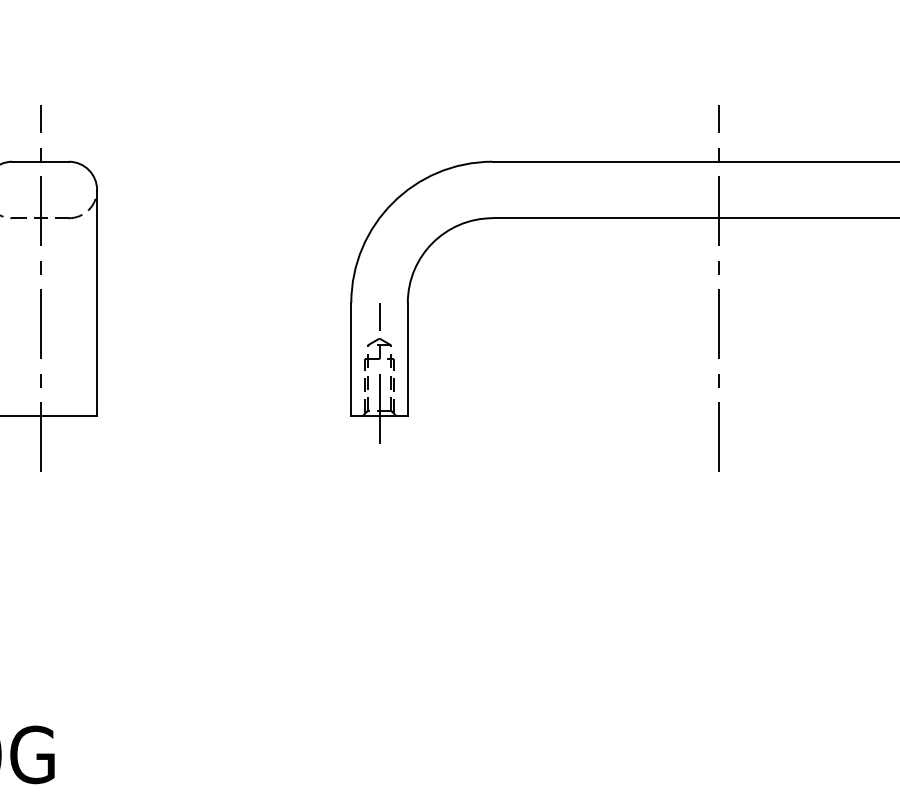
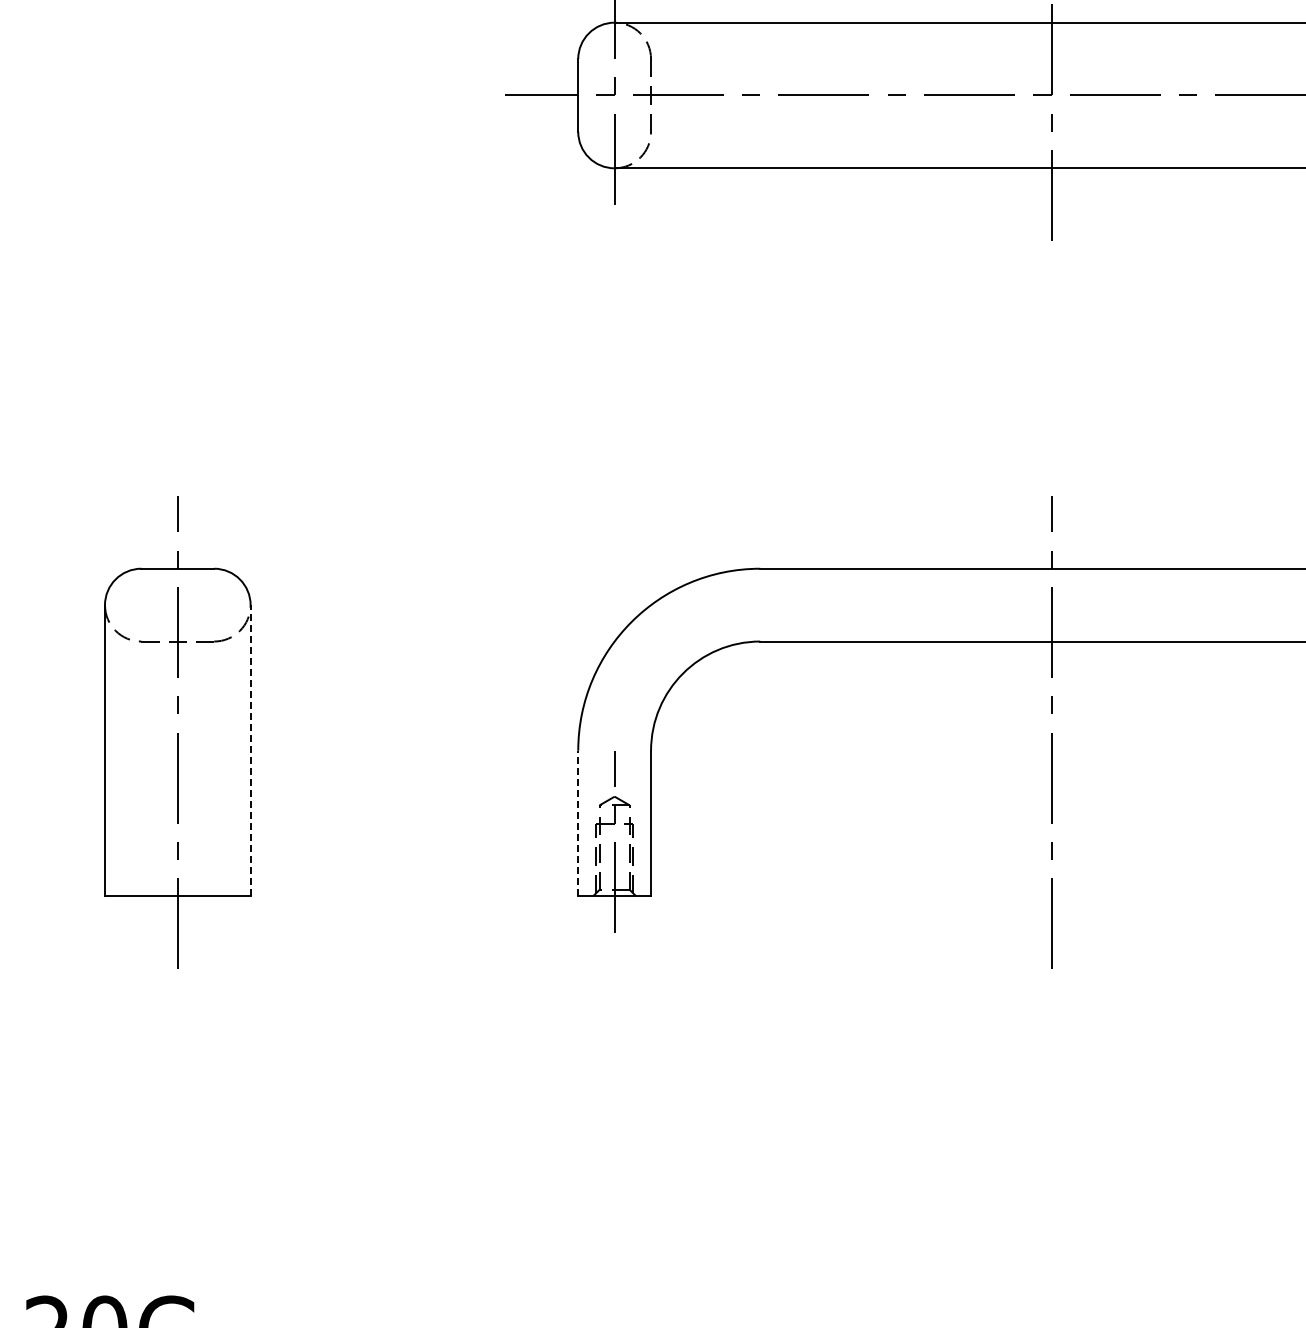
line: (97, 302) -> (250, 750), solid -> dashed
line: (351, 359) -> (578, 823), solid -> dashed

